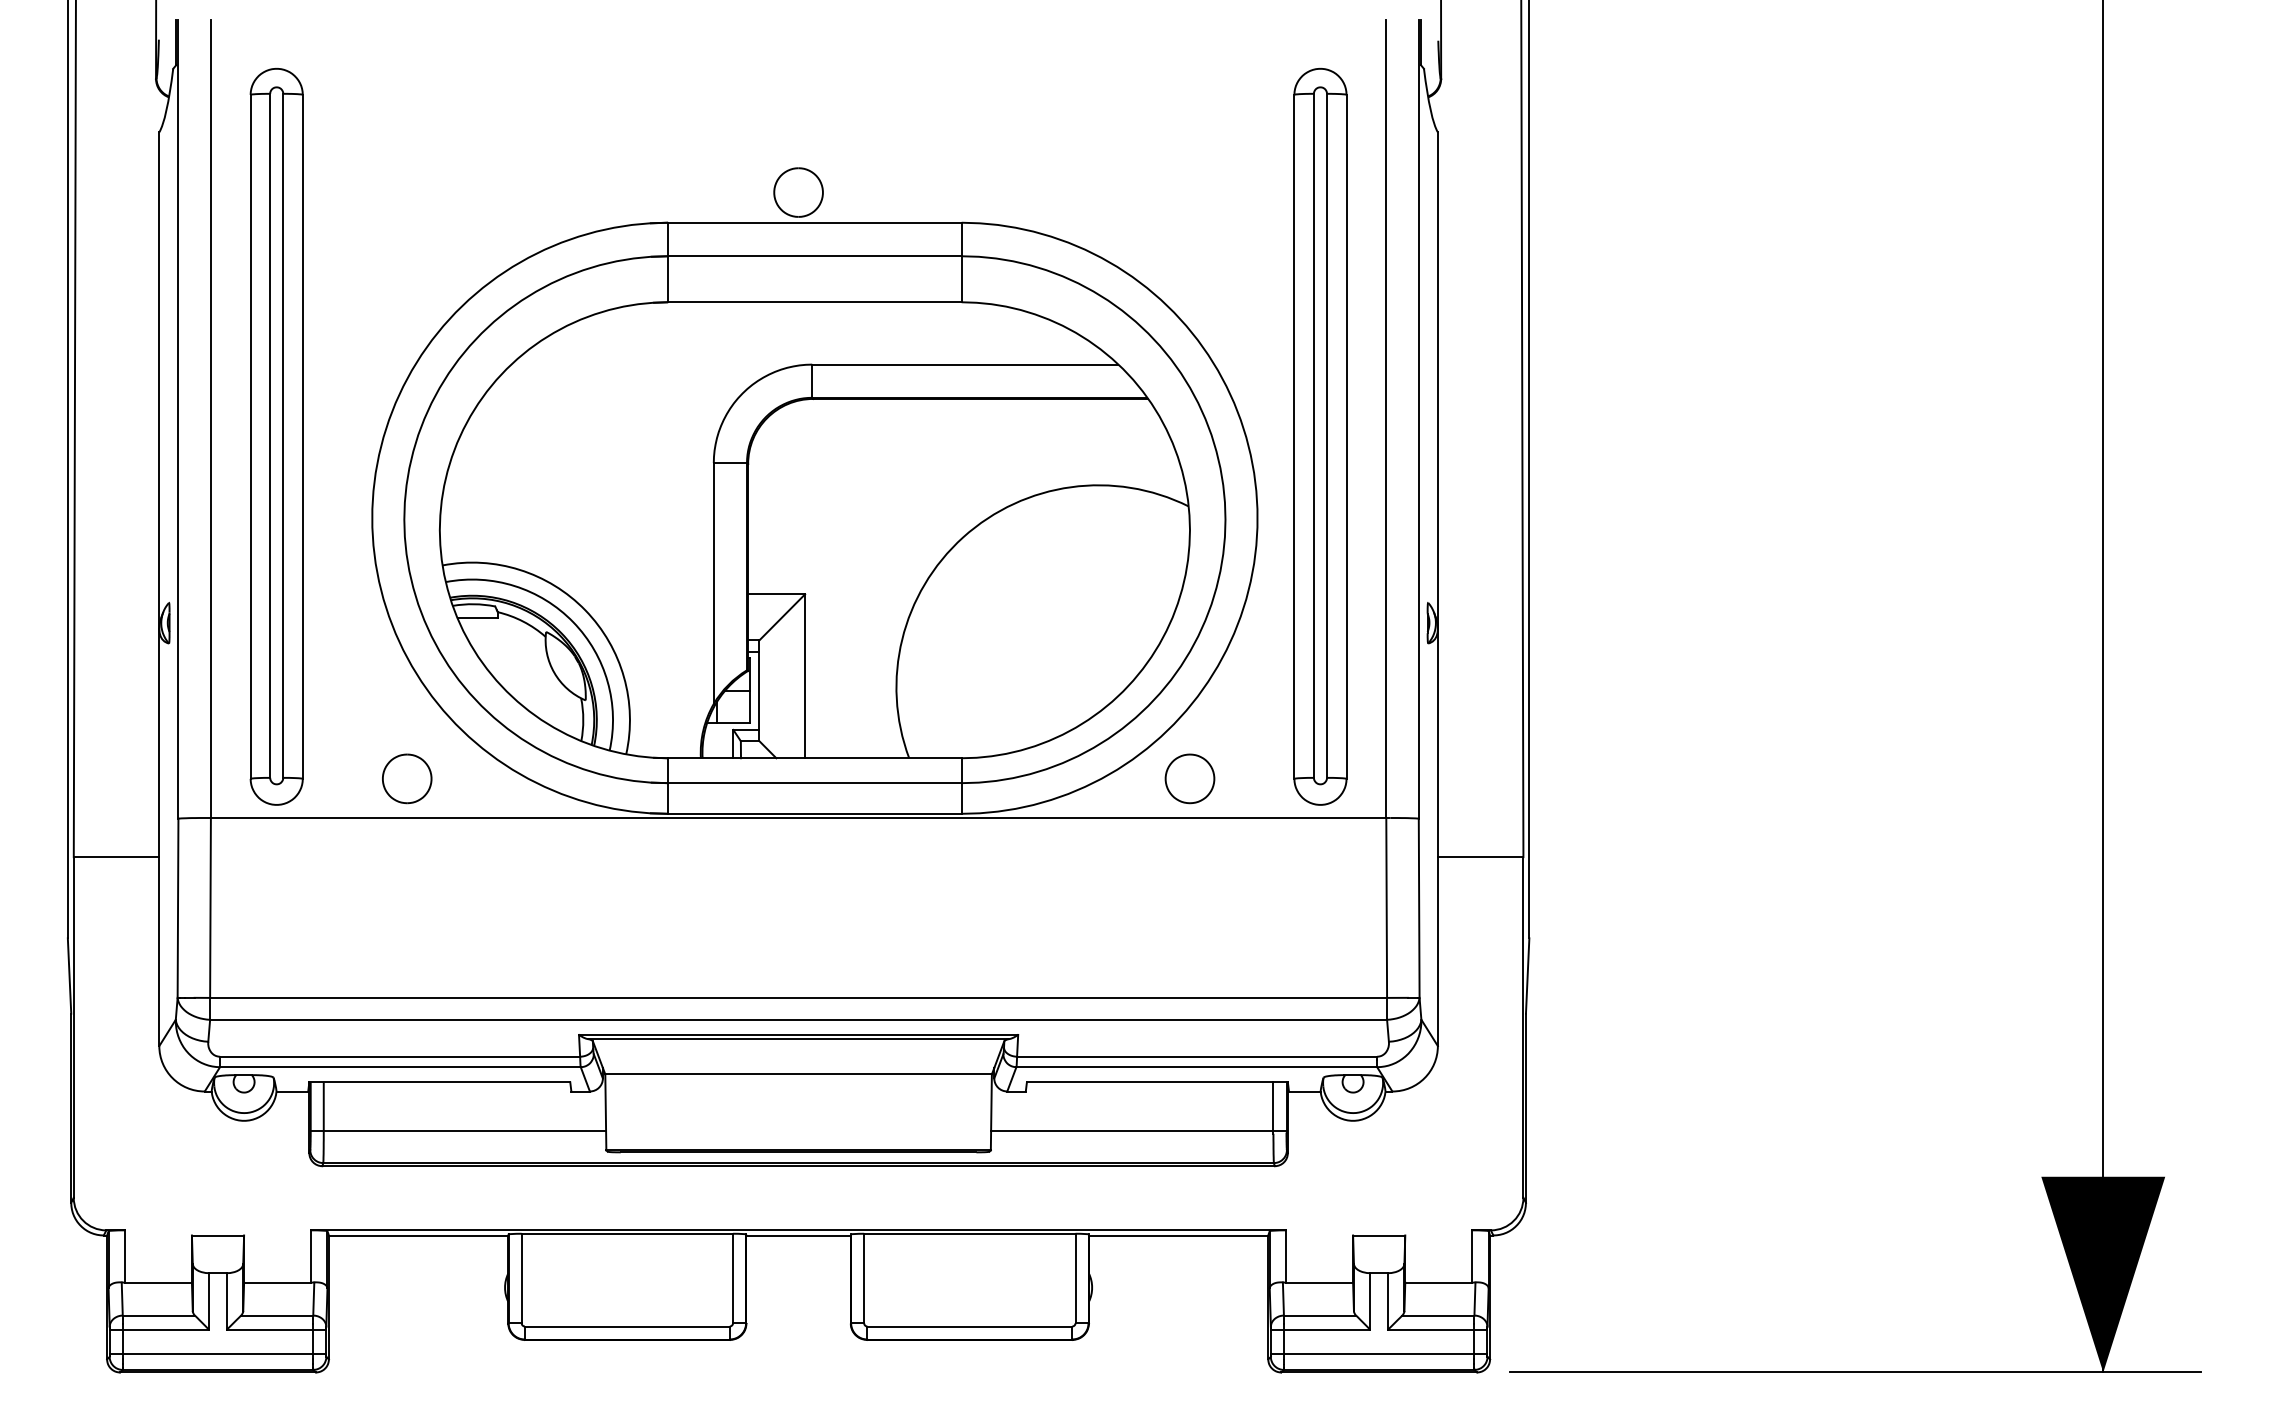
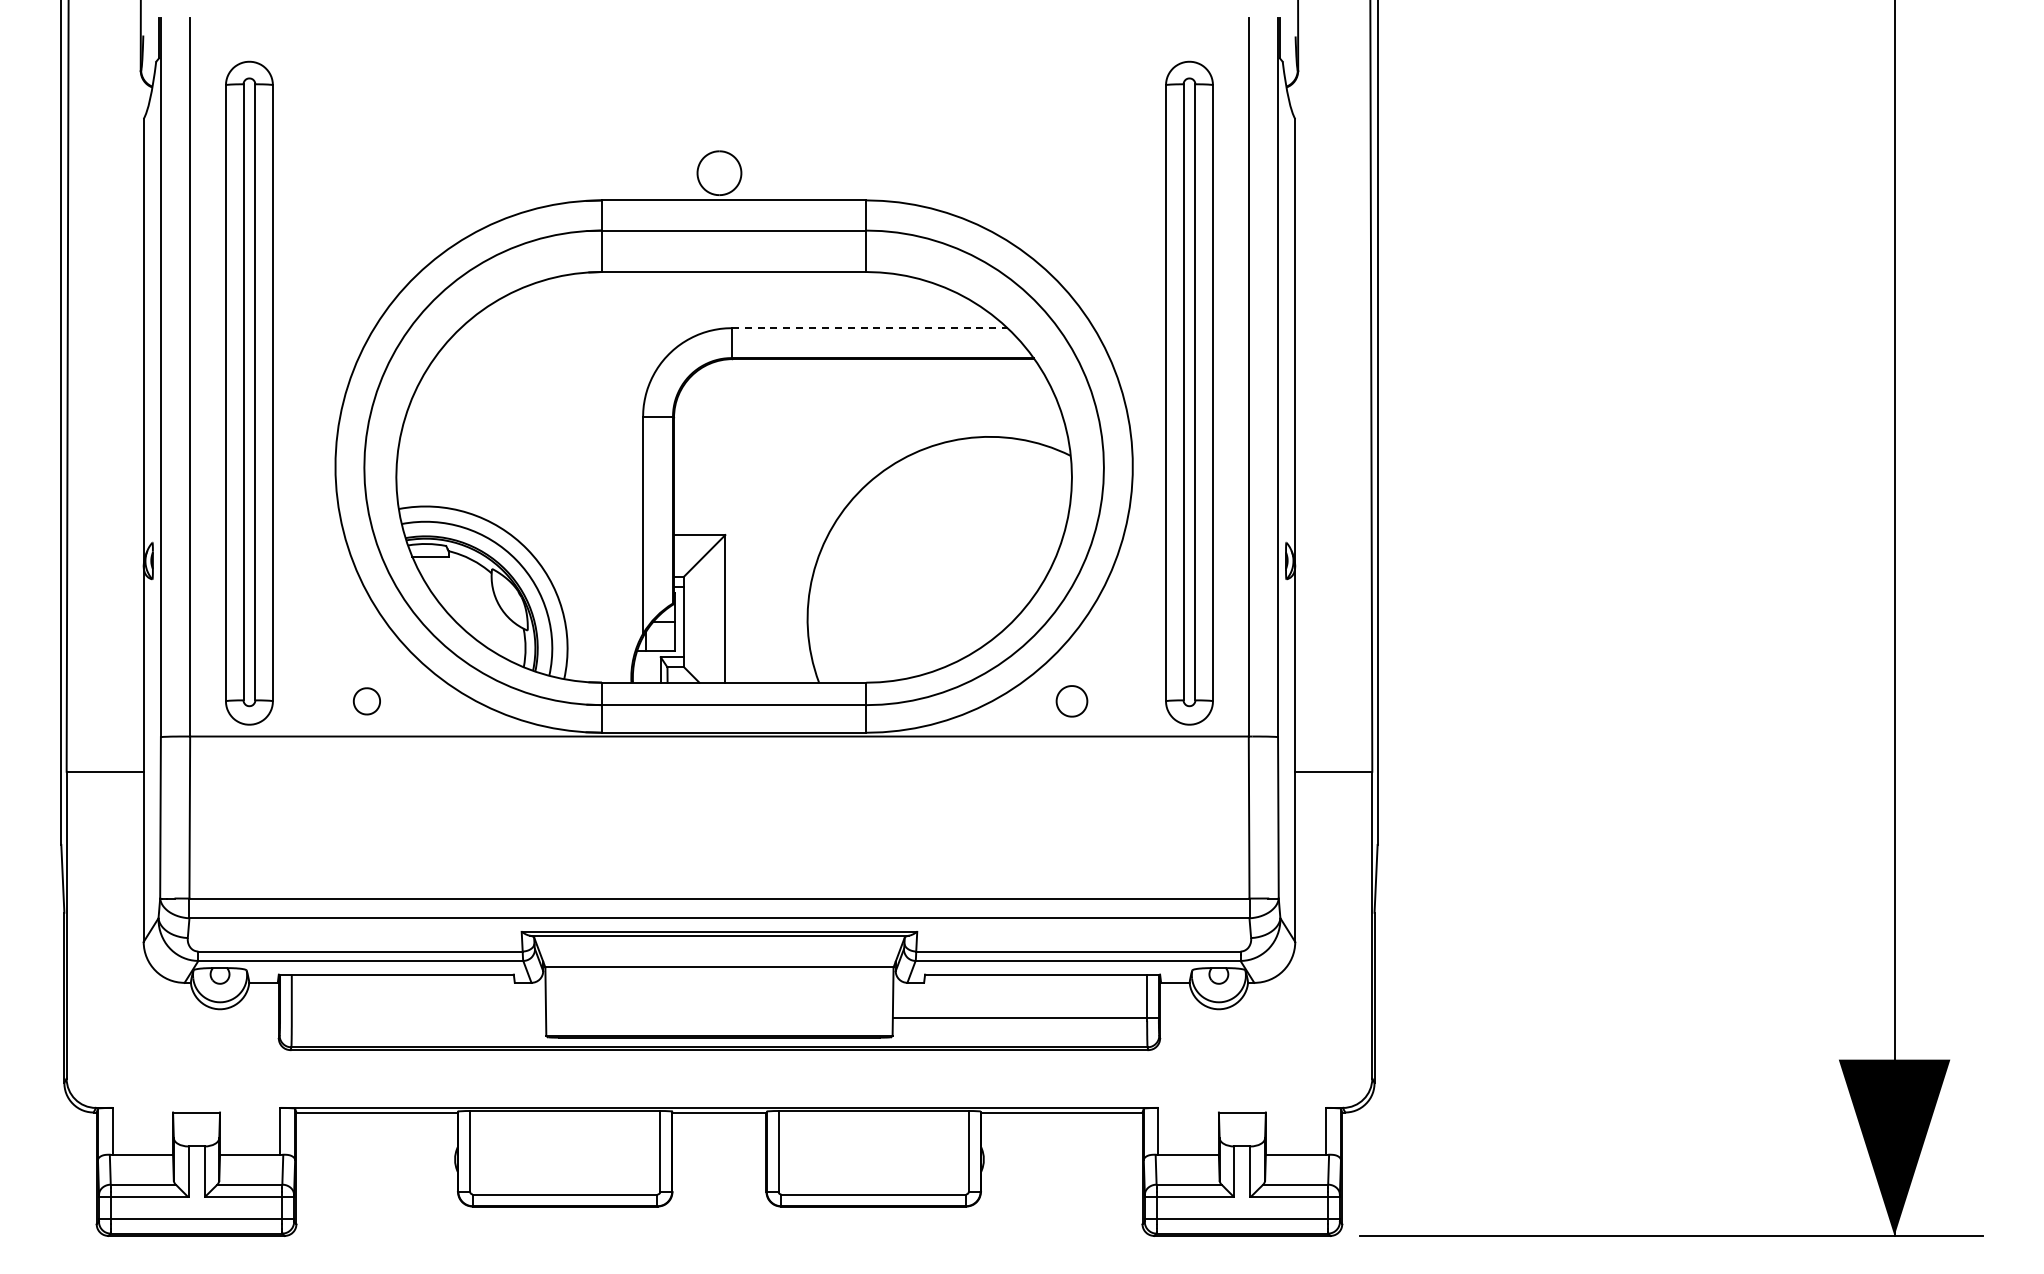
line: (965, 364) -> (869, 328), solid -> dashed
part: (406, 779) -> (366, 701), size x0.6
part: (1189, 779) -> (1071, 701), size x0.7
line: (458, 1131) -> (413, 1018), removed

